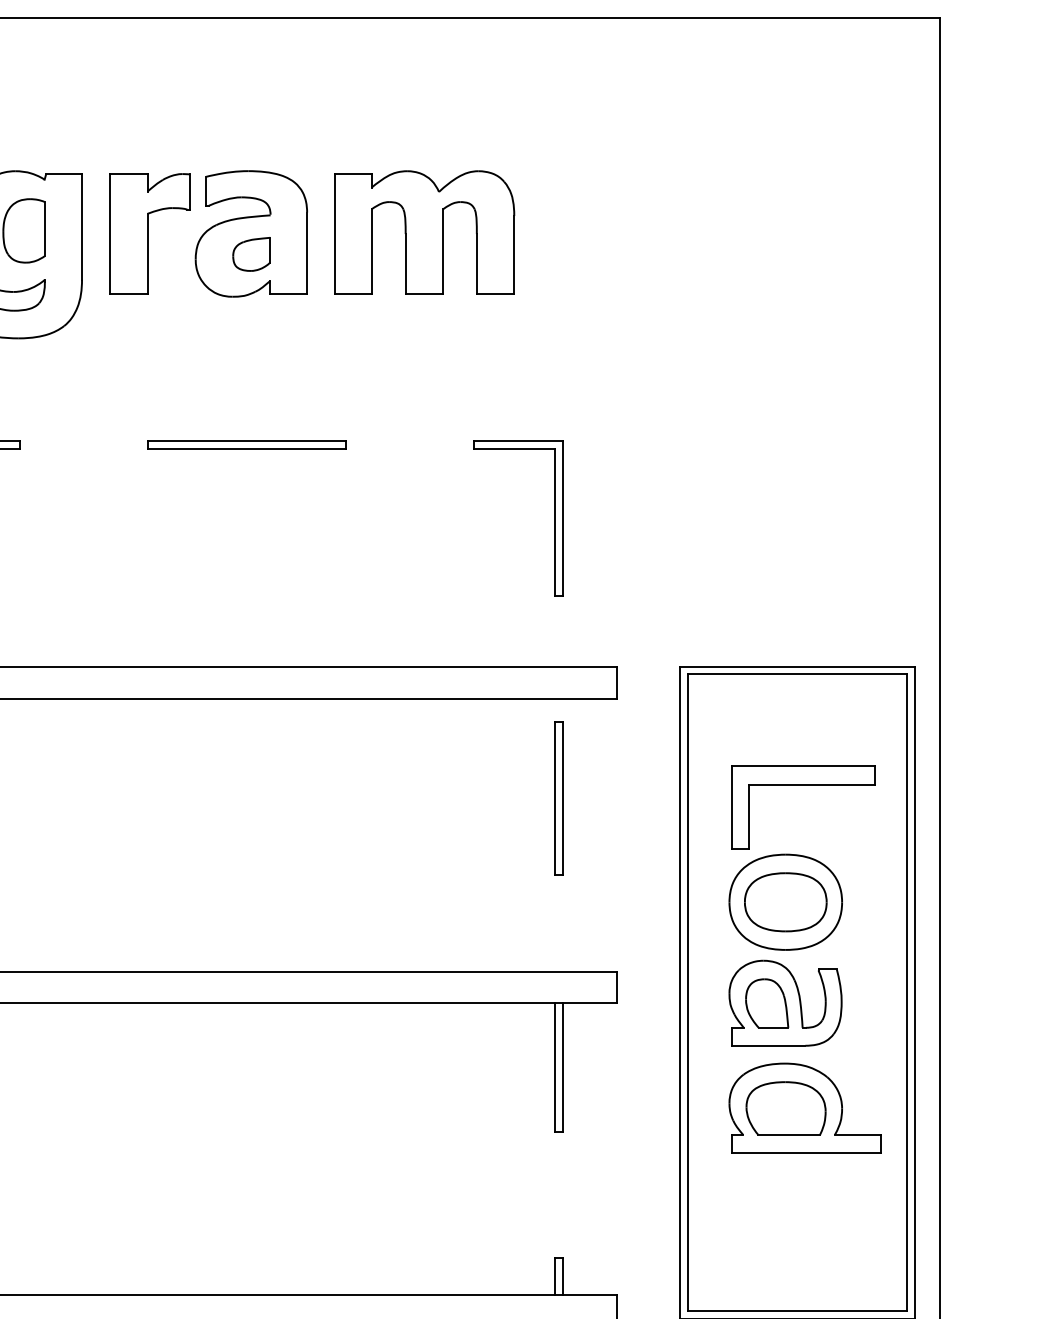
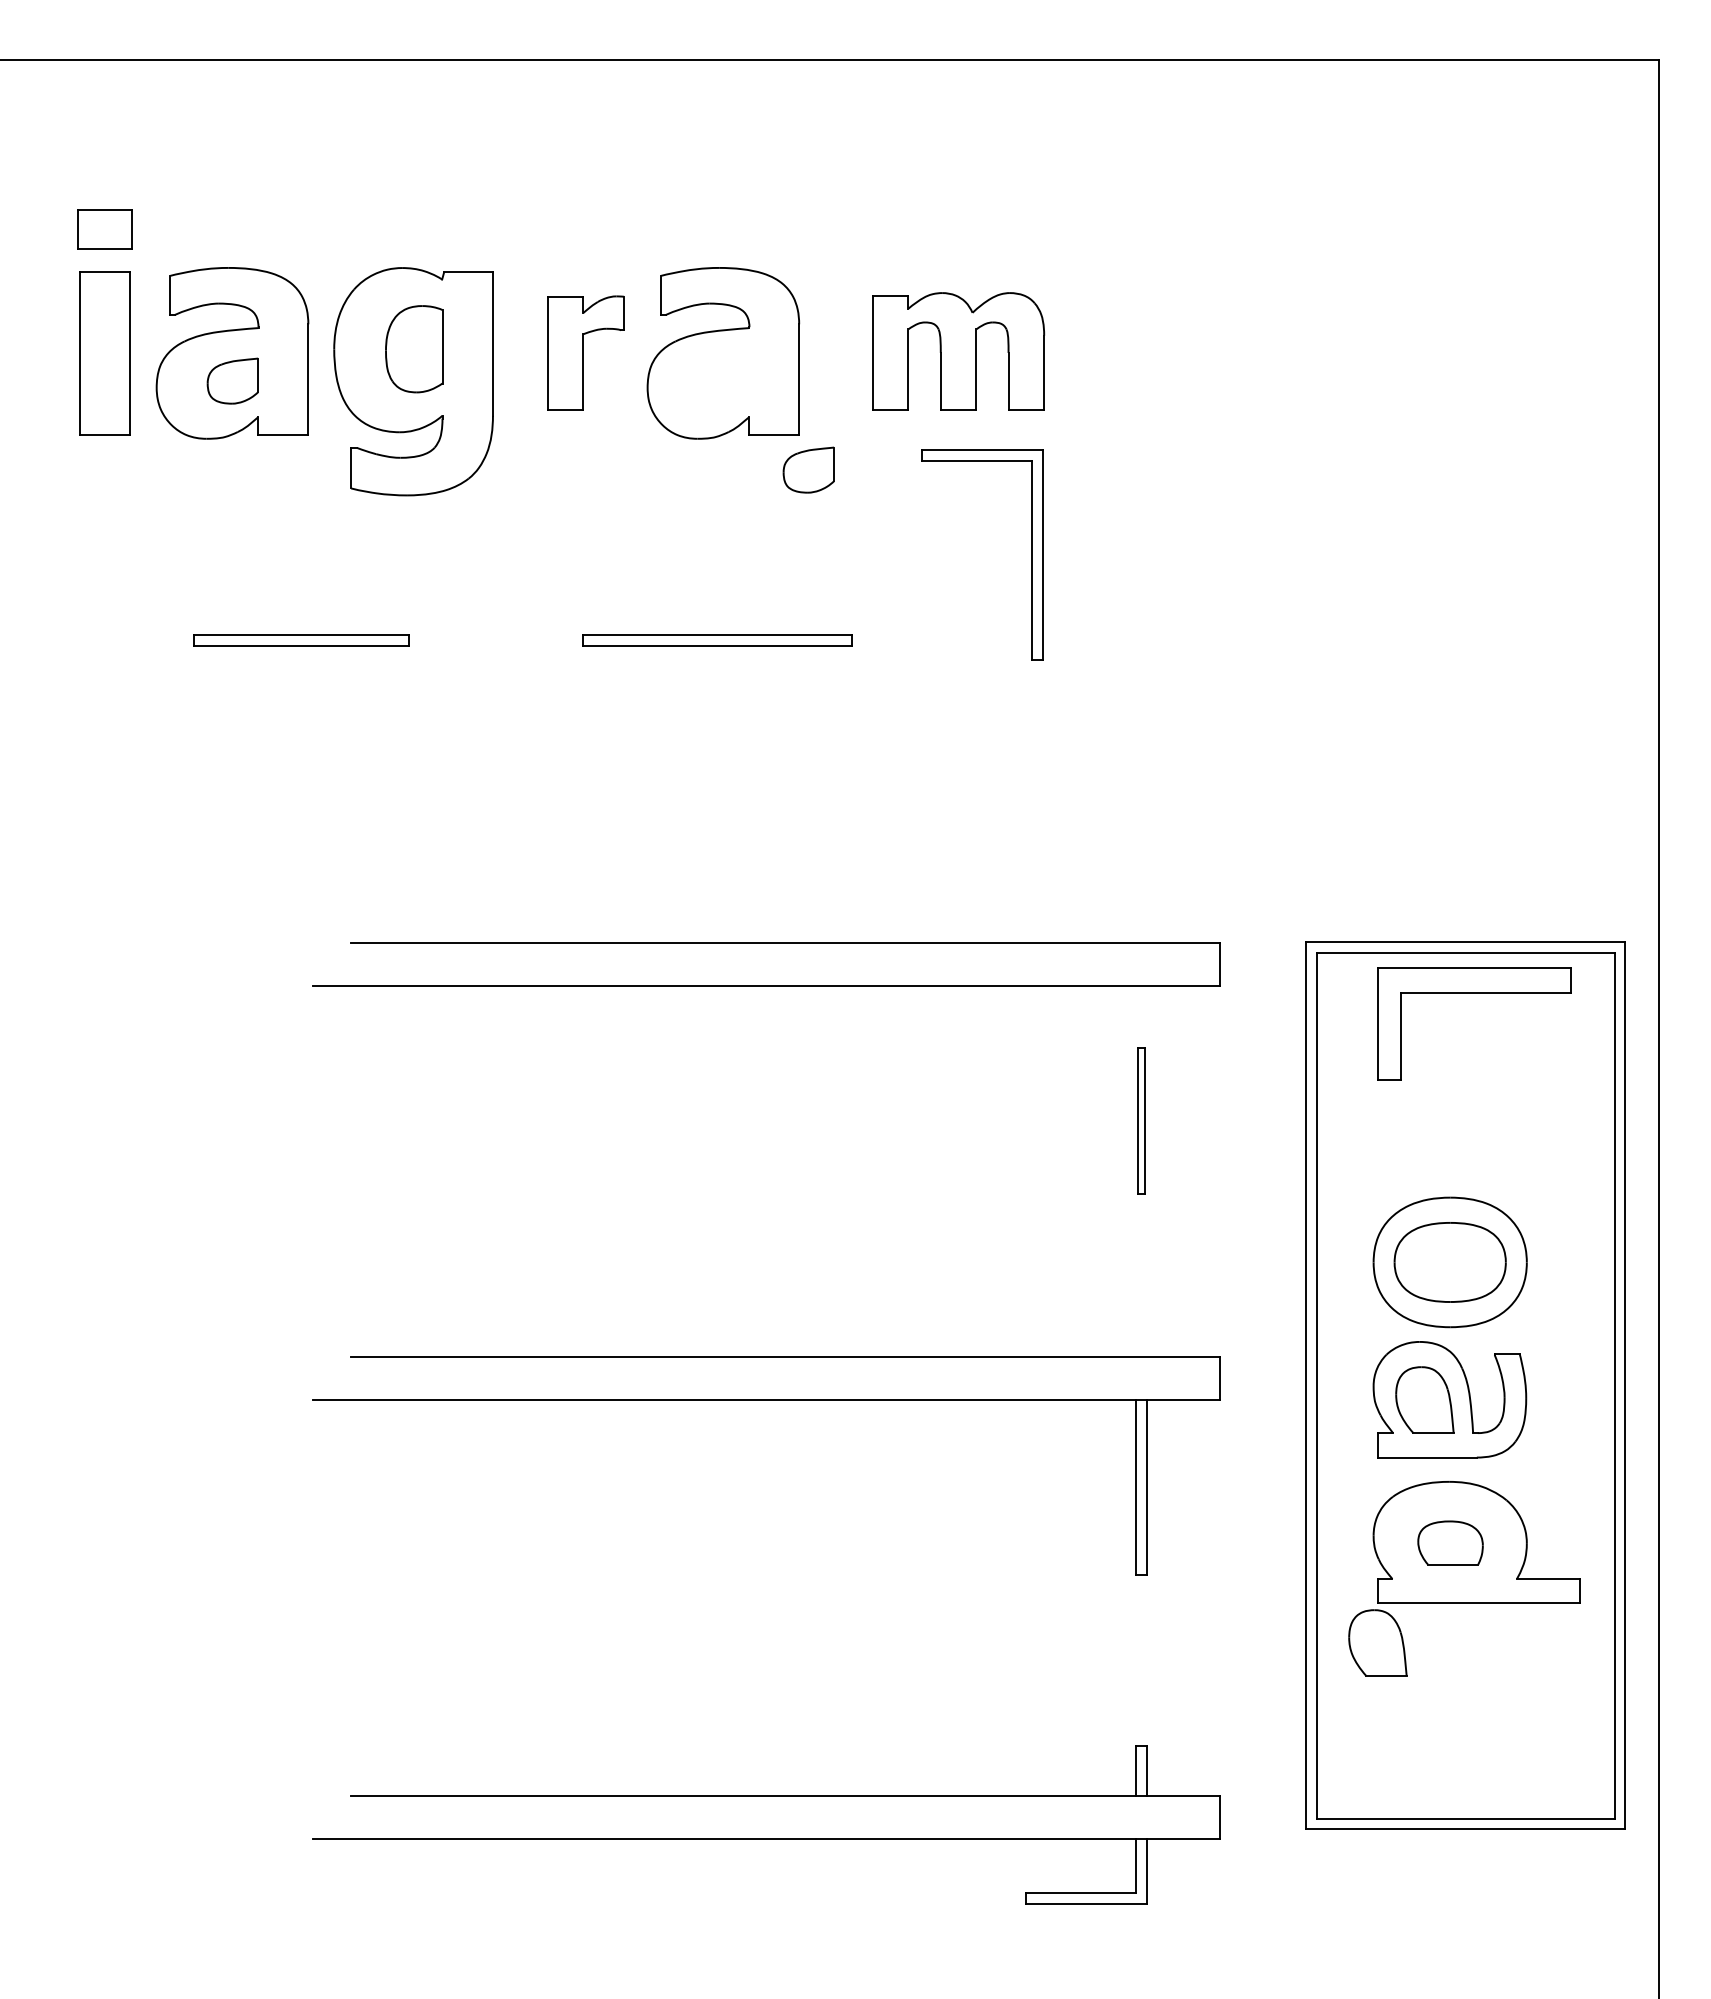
part: (424, 232) -> (958, 351), size x0.7
part: (150, 234) -> (585, 353), size x0.7
part: (251, 253) -> (808, 469), moved
part: (554, 517) -> (1031, 554), moved
part: (803, 785) -> (1474, 993), moved
part: (558, 797) -> (1141, 1120), size x0.7
part: (785, 1108) -> (1450, 1542), size x0.6
part: (732, 1181) -> (1377, 1642), added

